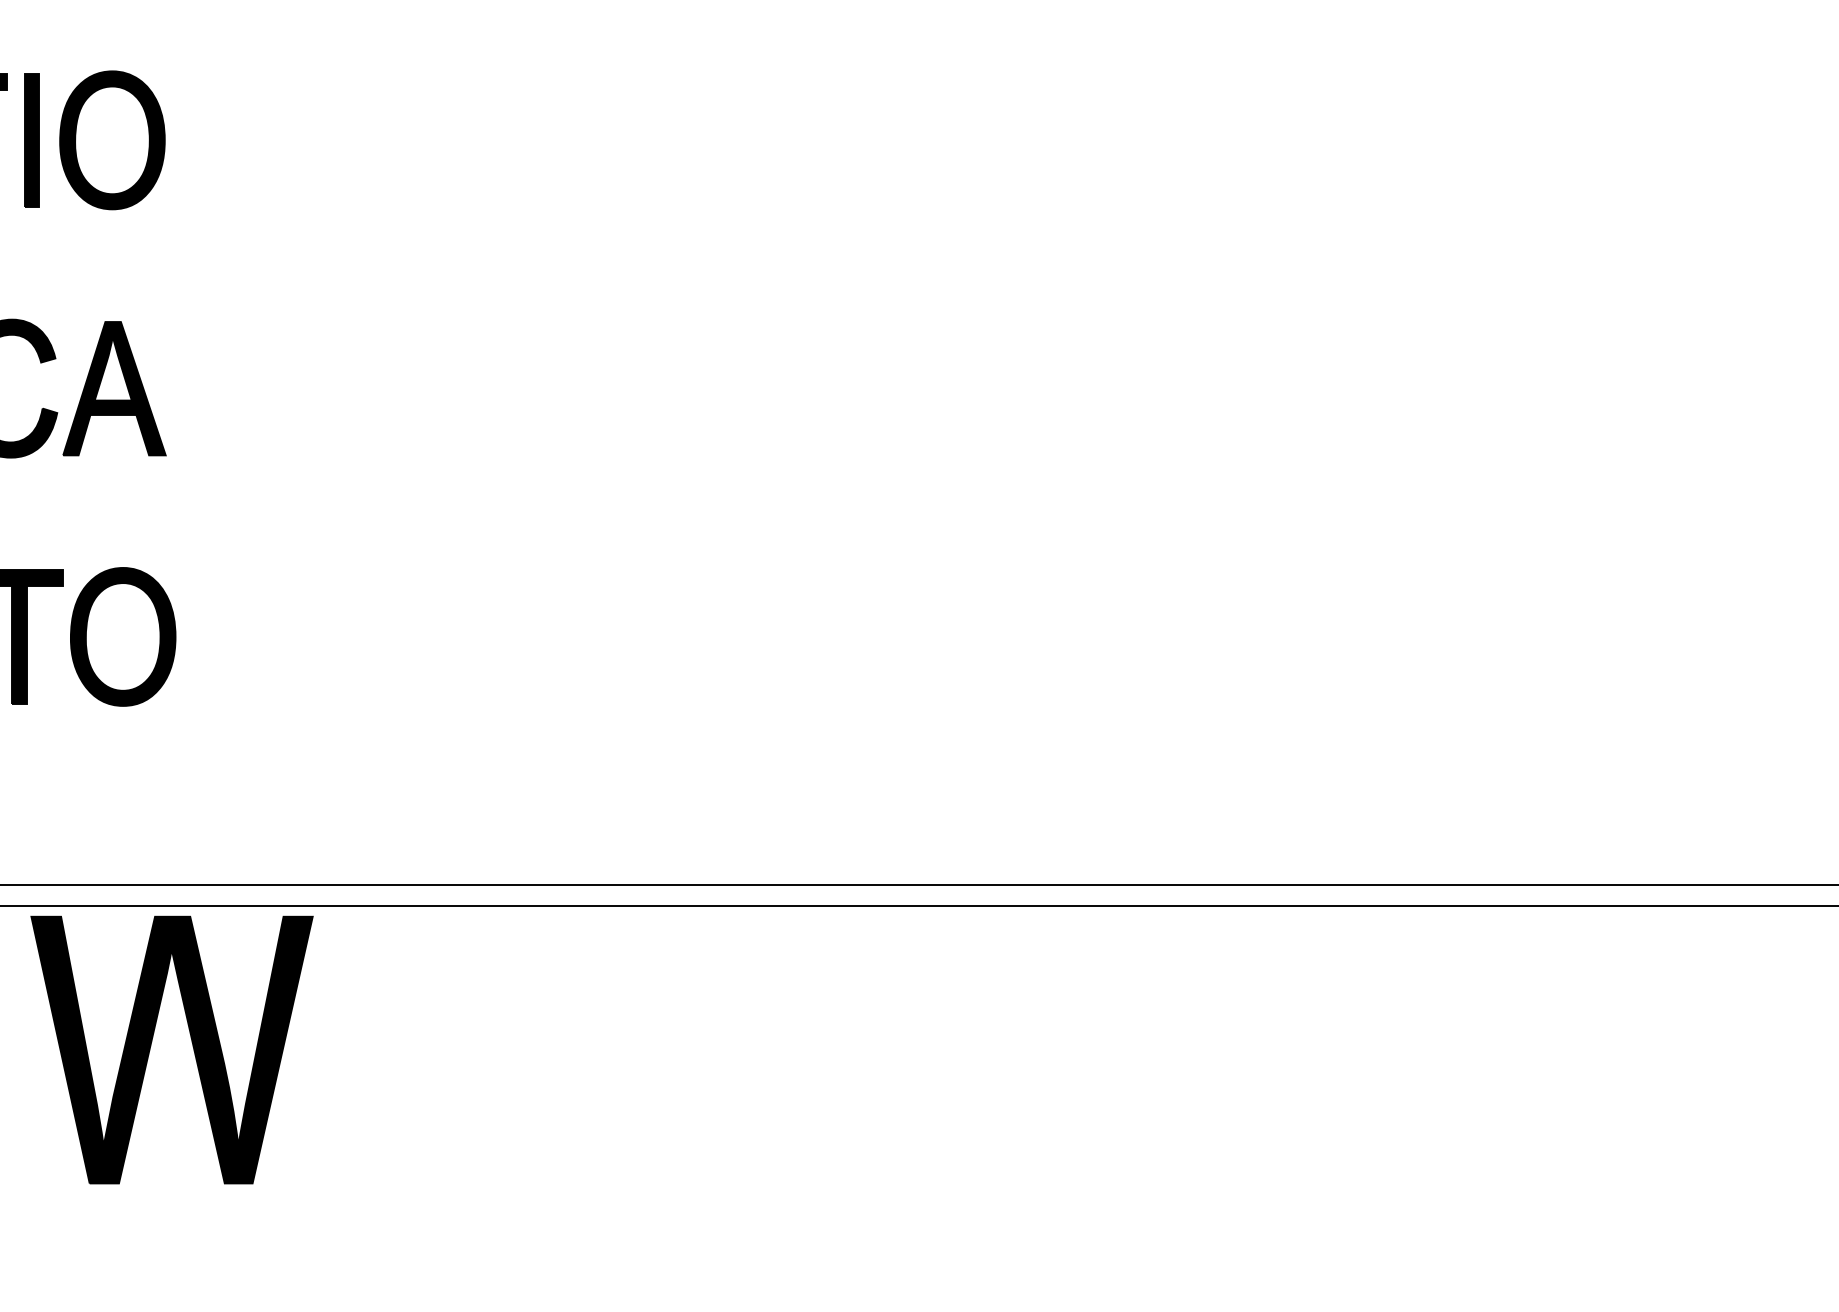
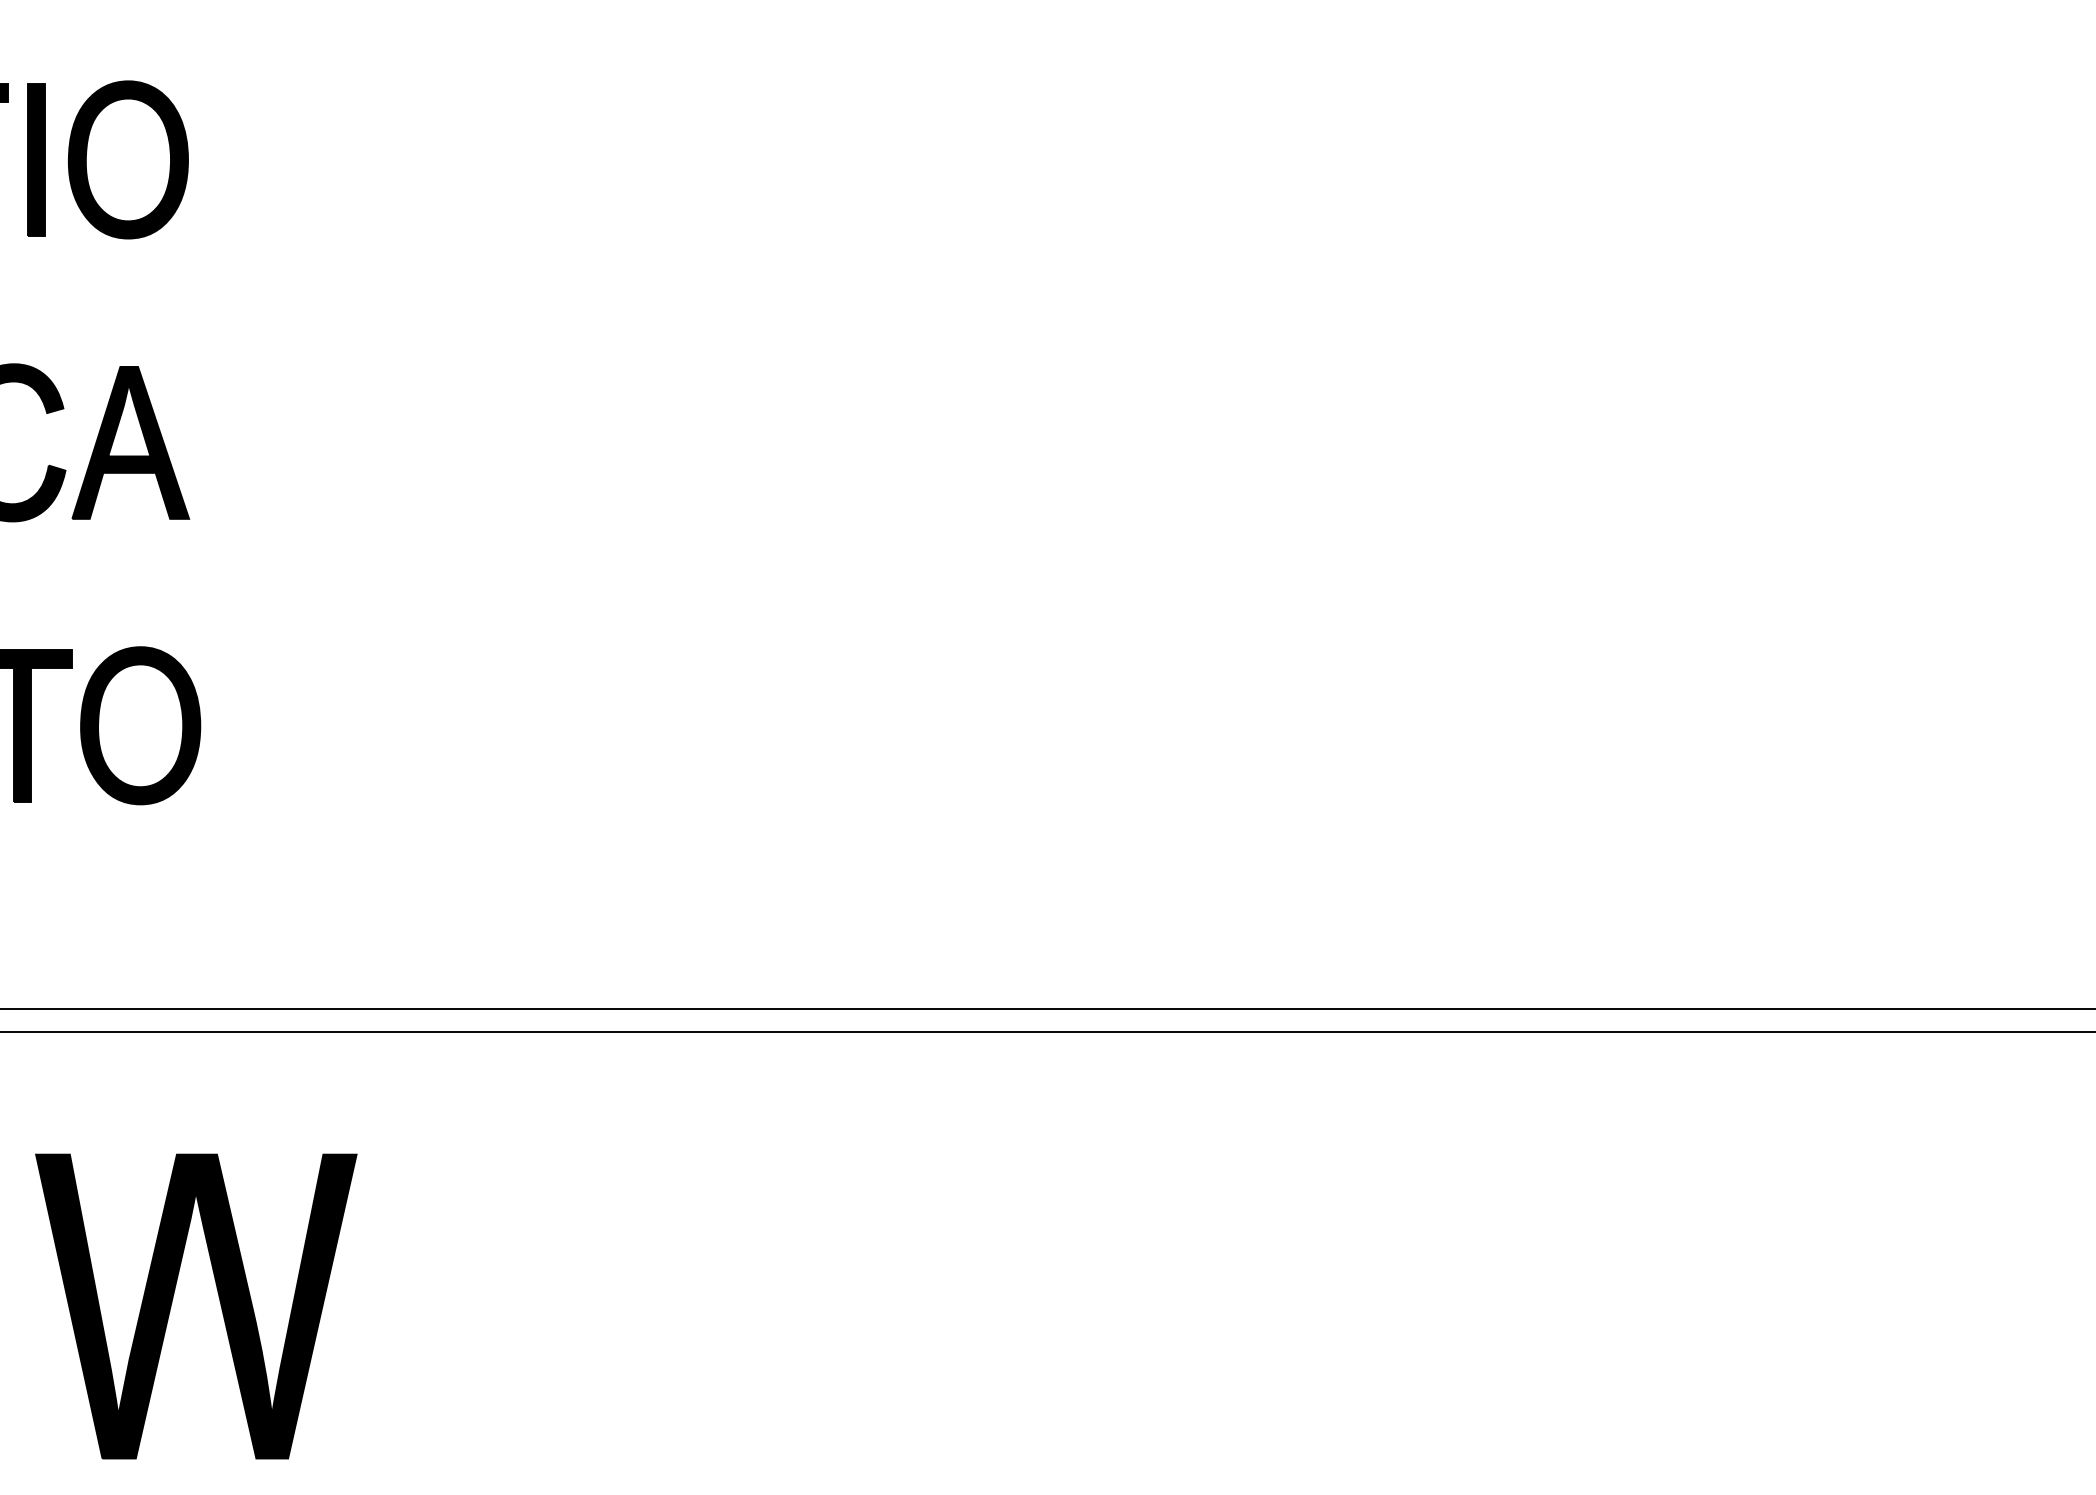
part: (192, 1045) -> (219, 1301), moved

